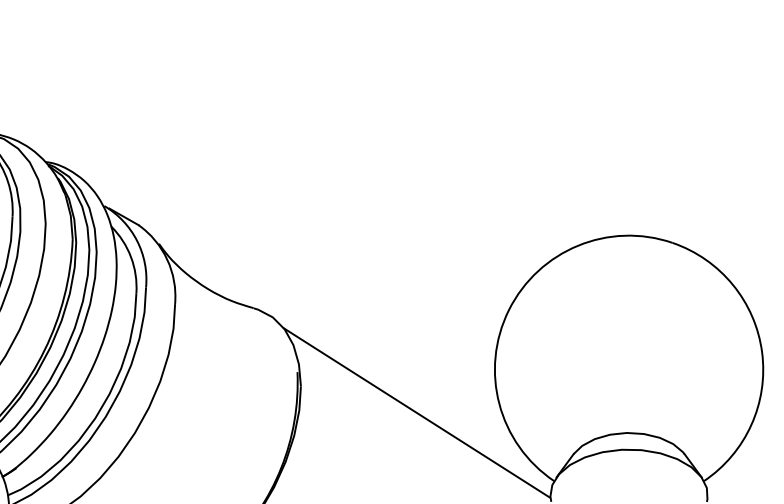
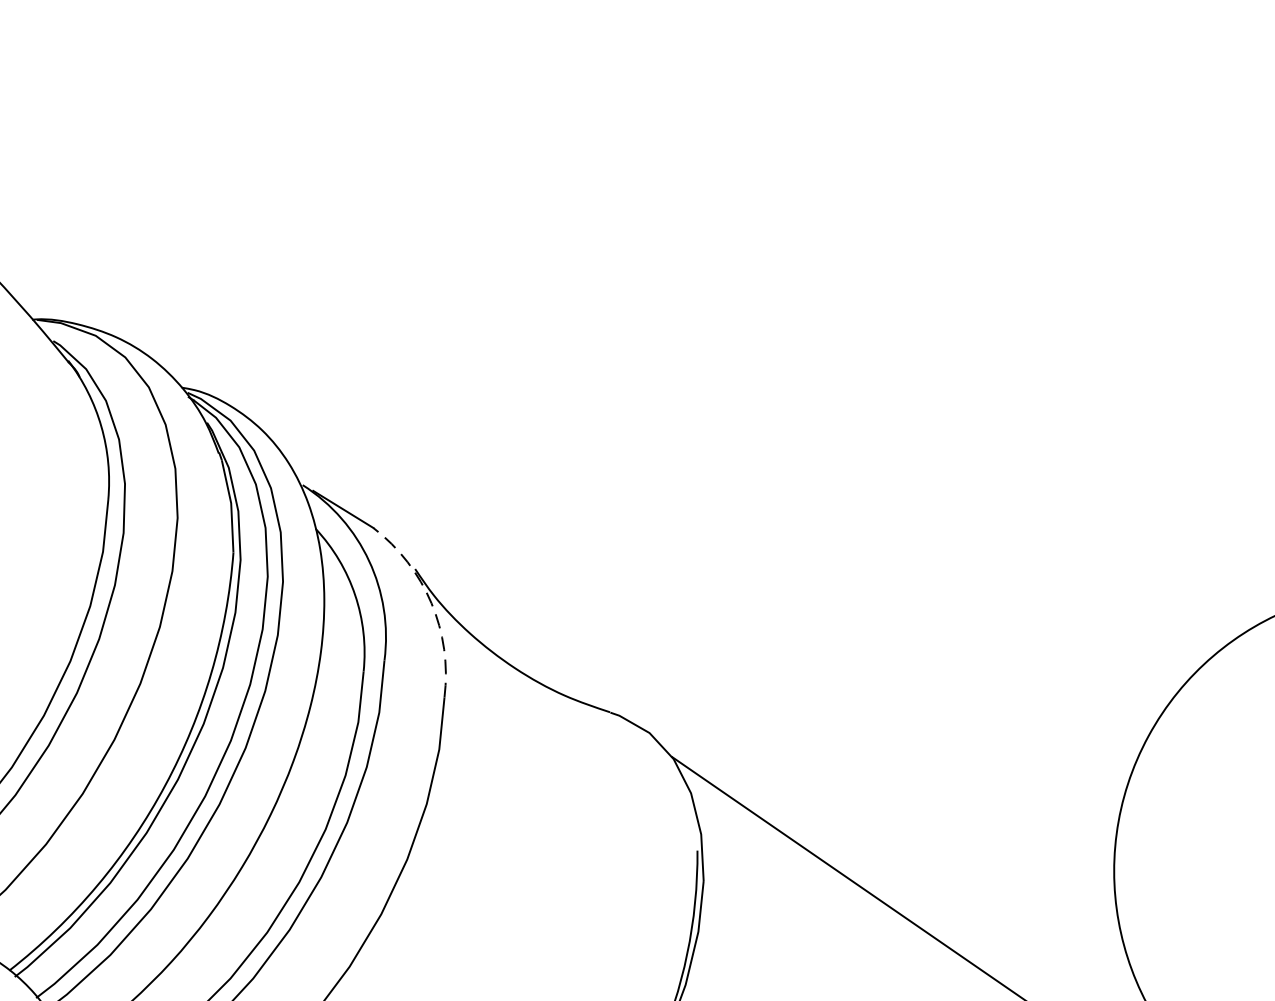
arc: (167, 259) -> (431, 602), solid -> dashed

